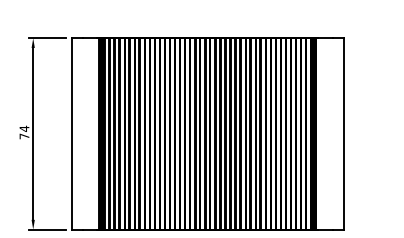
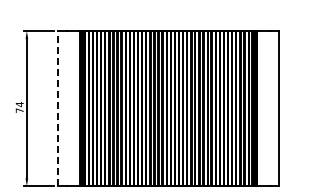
line: (72, 133) -> (58, 108), solid -> dashed

